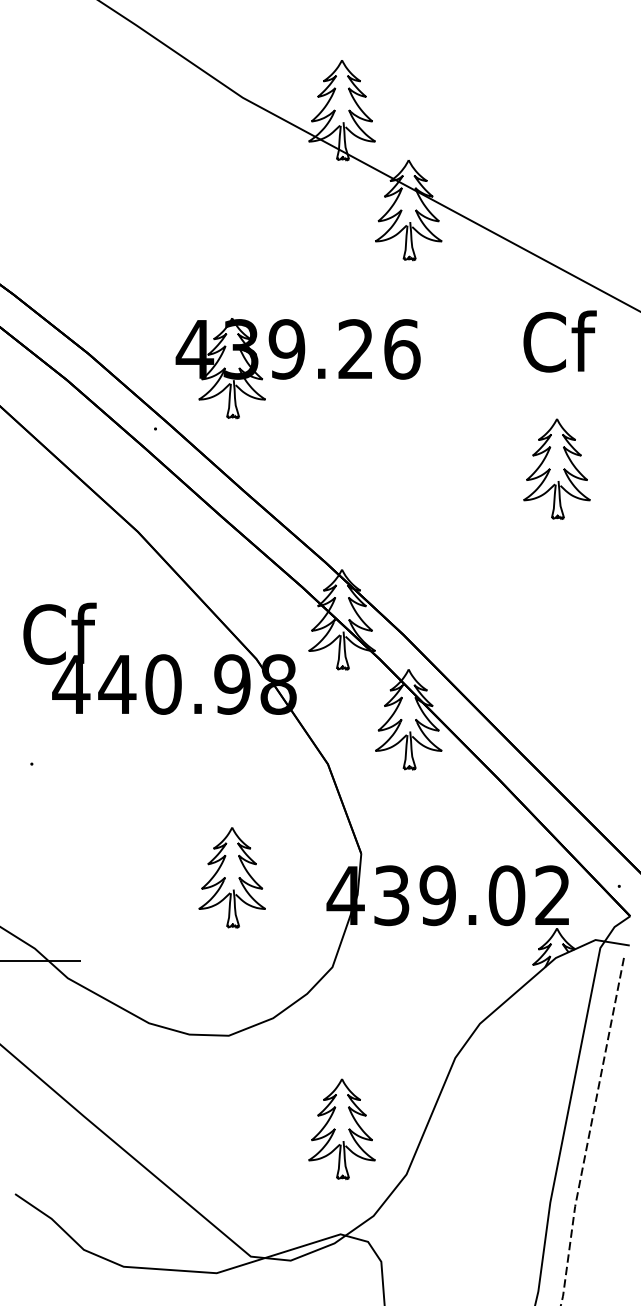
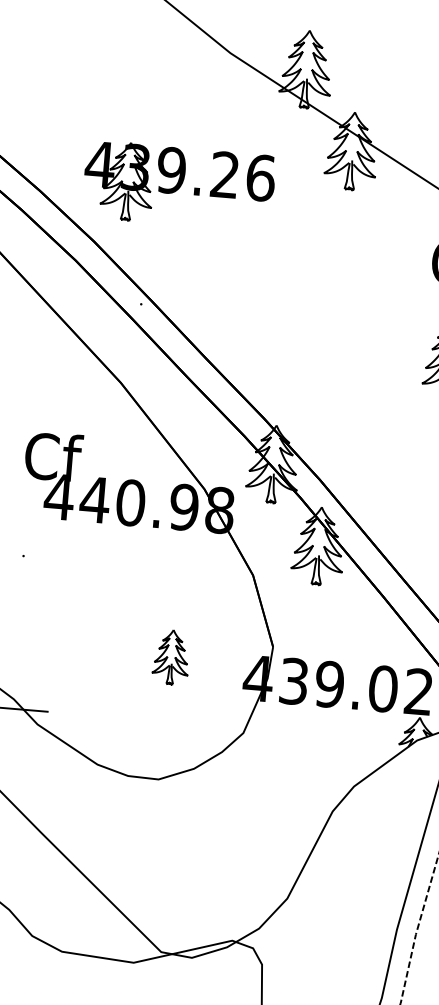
part: (297, 368) -> (178, 186), moved
part: (231, 877) -> (170, 656), size x0.7
part: (341, 1129) -> (239, 859), removed

